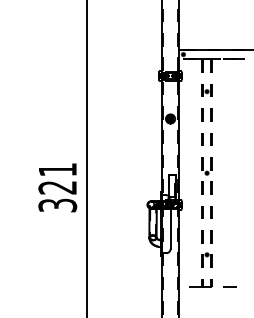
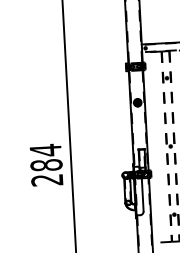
text: (57, 187) -> (46, 165), 321 -> 284

